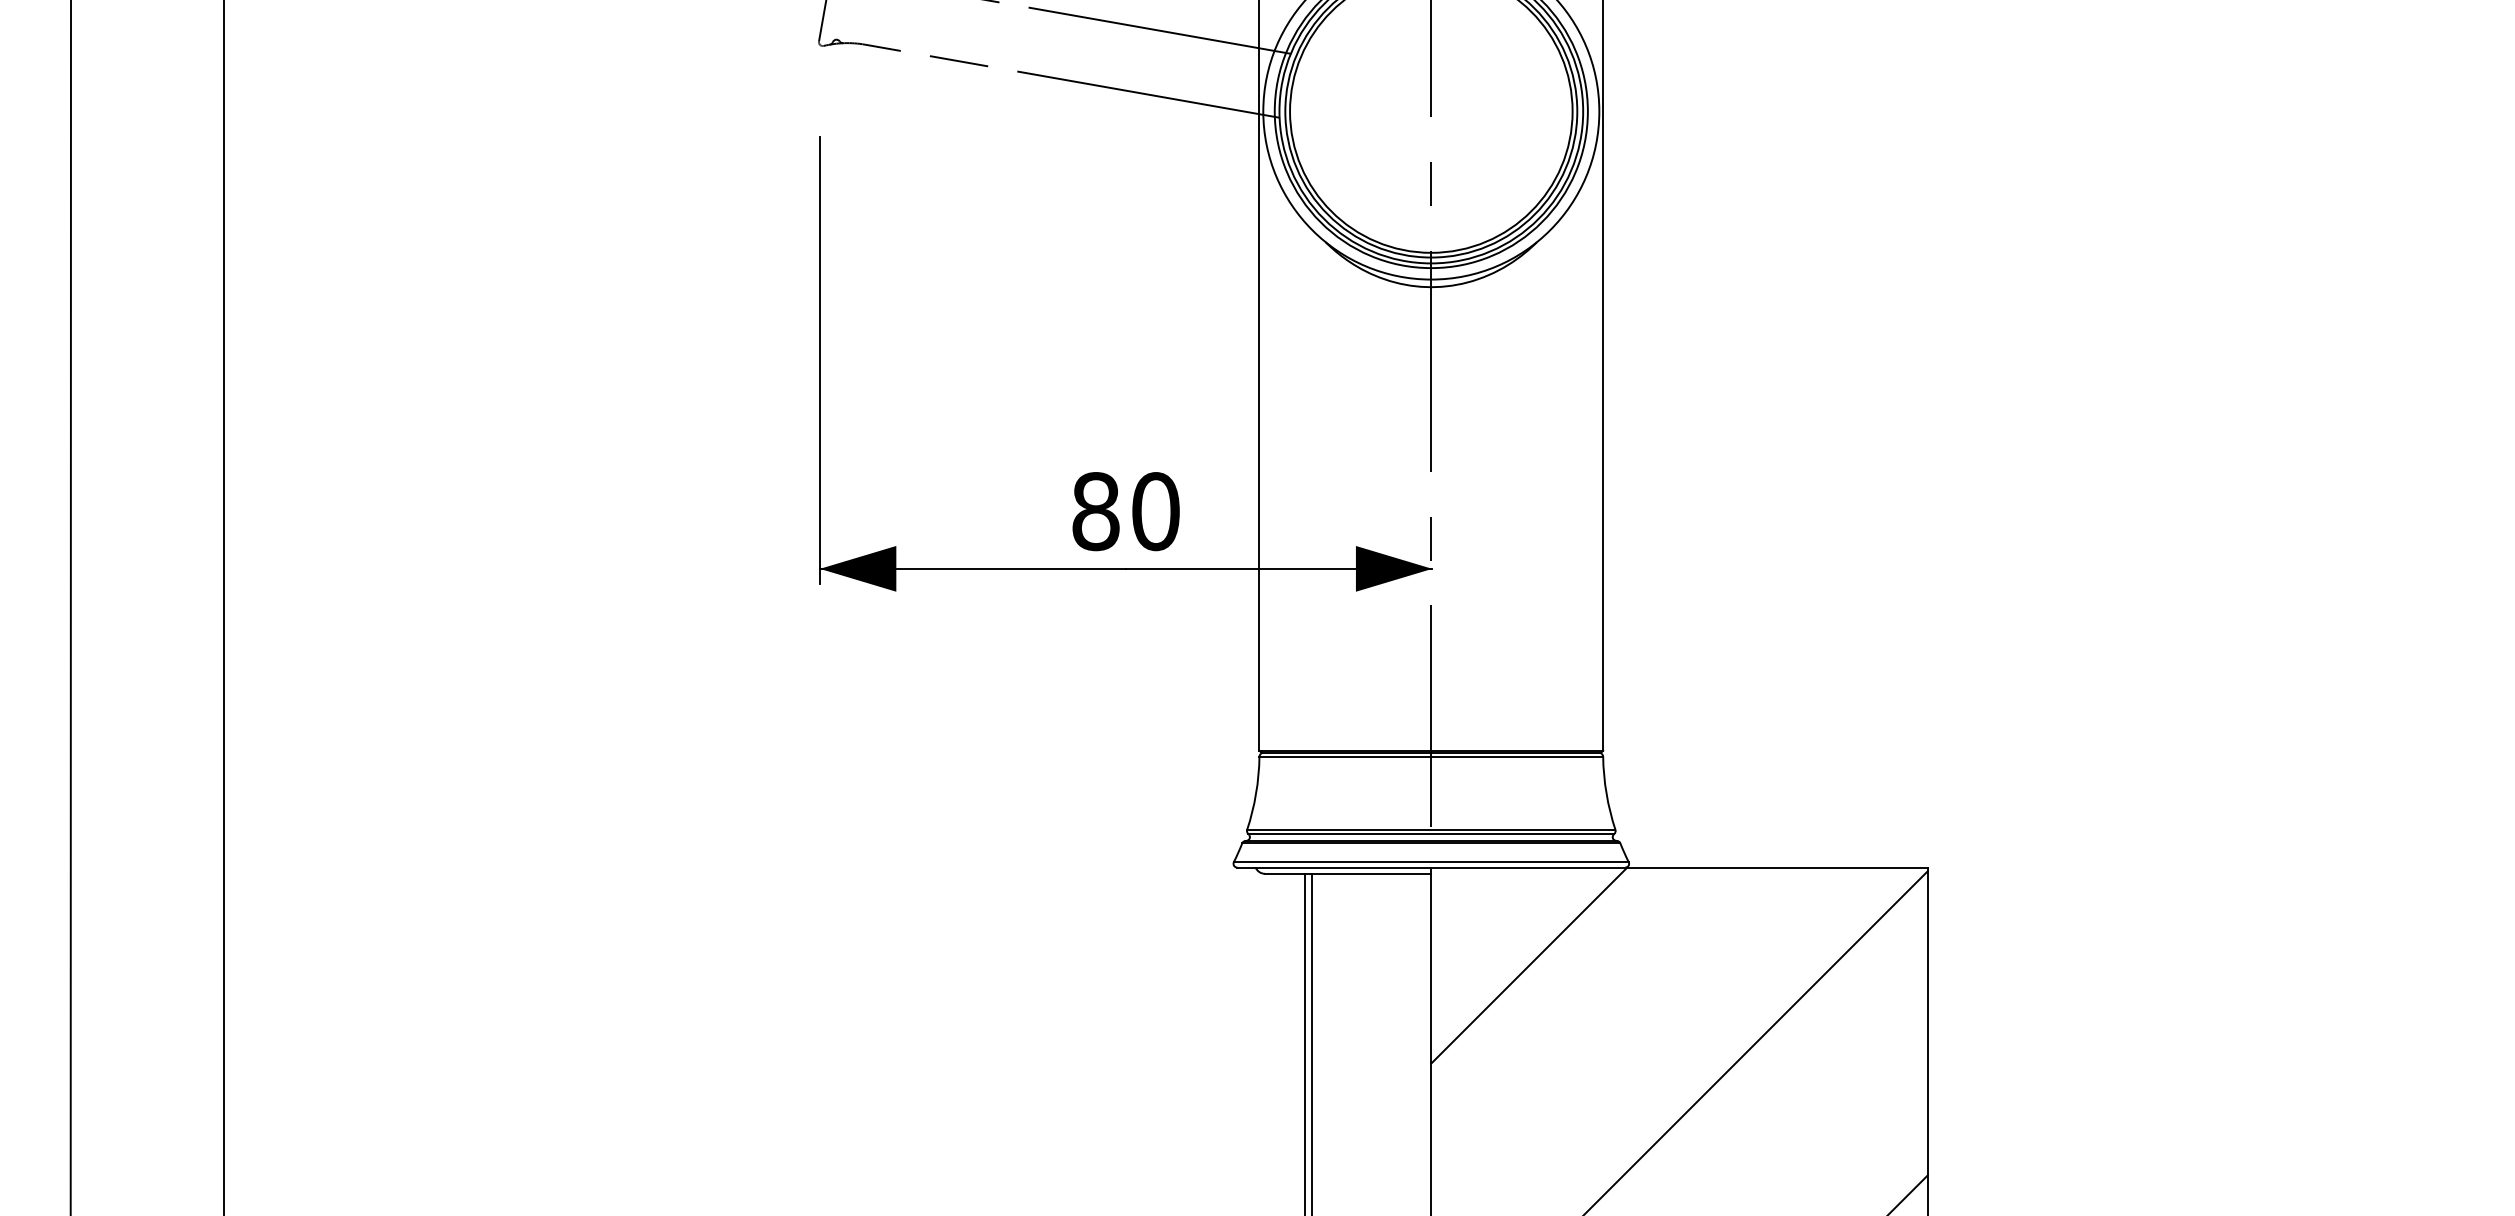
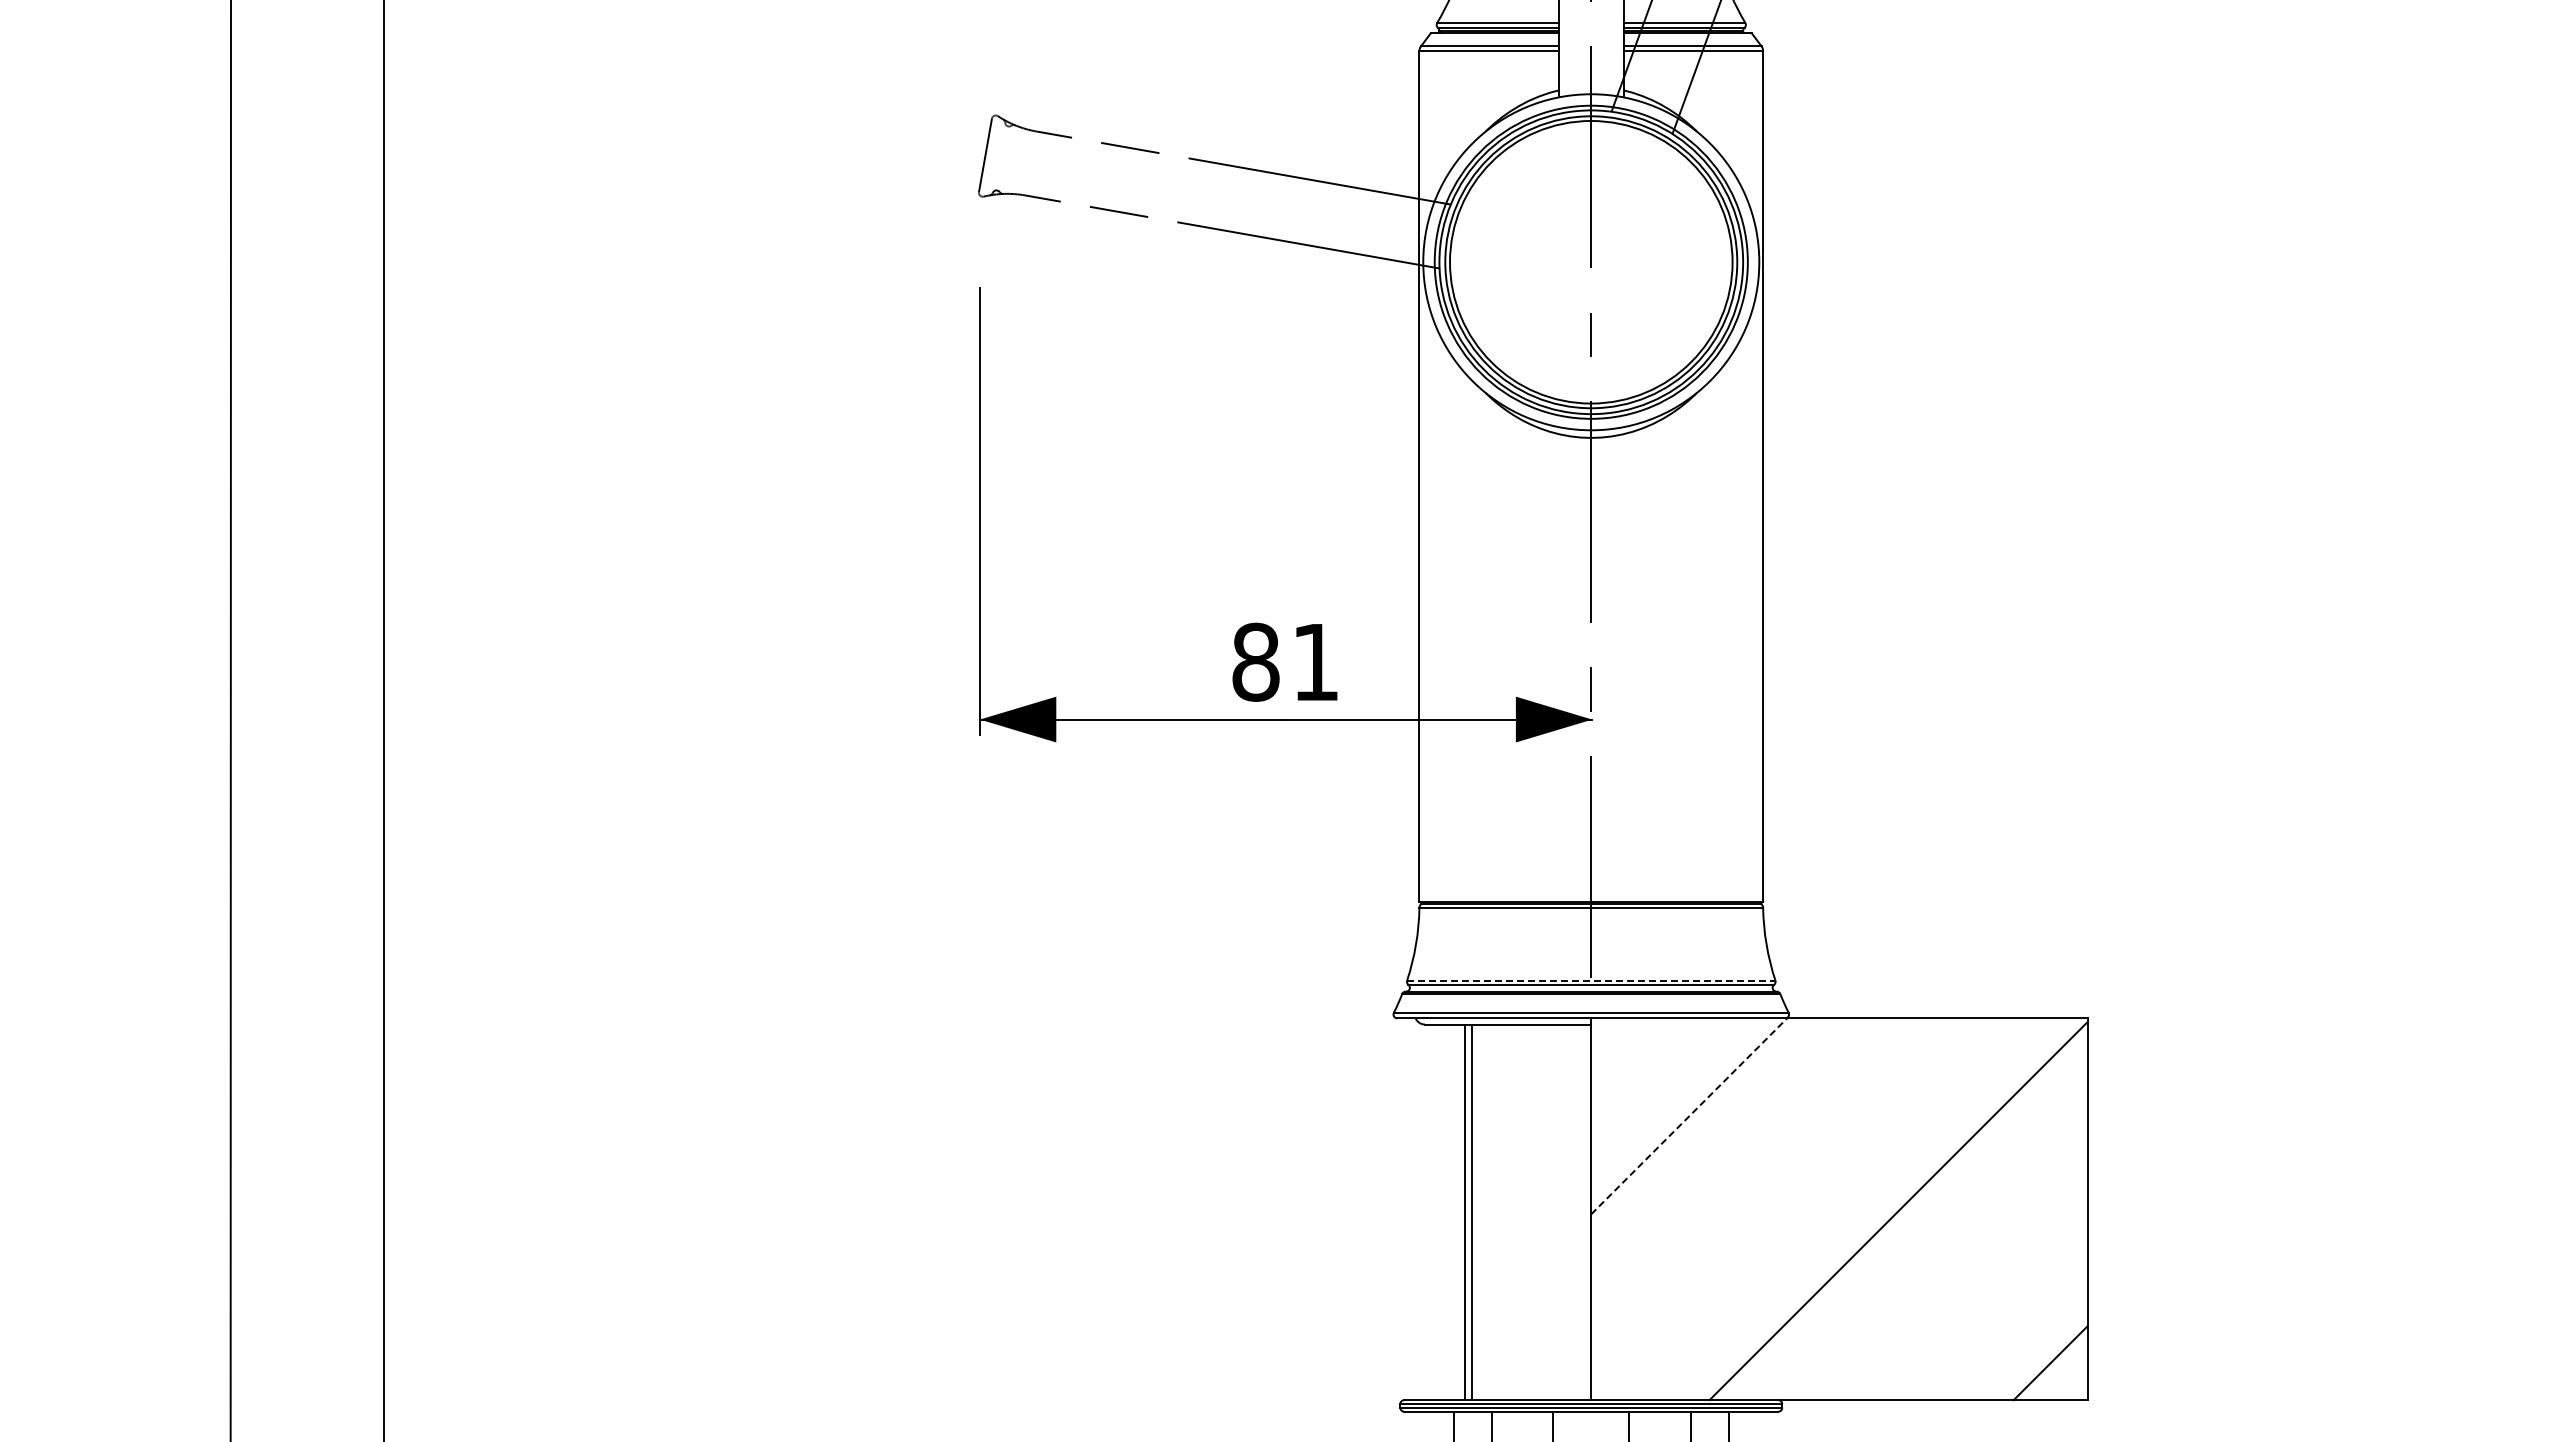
text: (1155, 510) -> (1315, 661), 80 -> 81
line: (1431, 829) -> (1591, 980), solid -> dashed
line: (1529, 965) -> (1689, 1116), solid -> dashed

